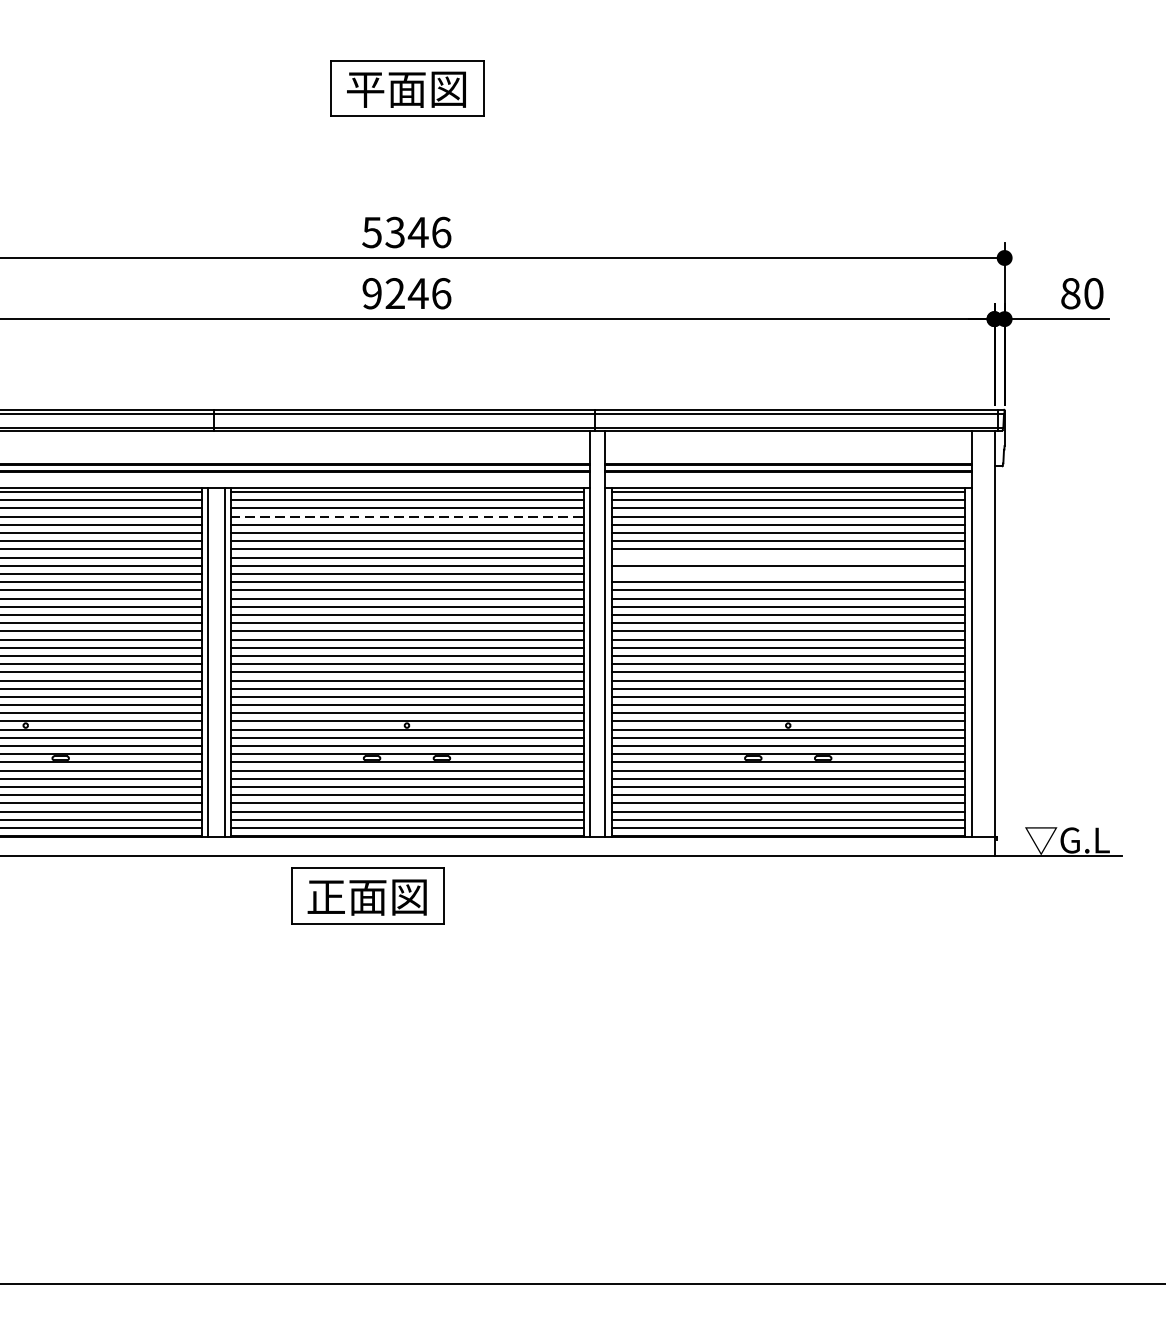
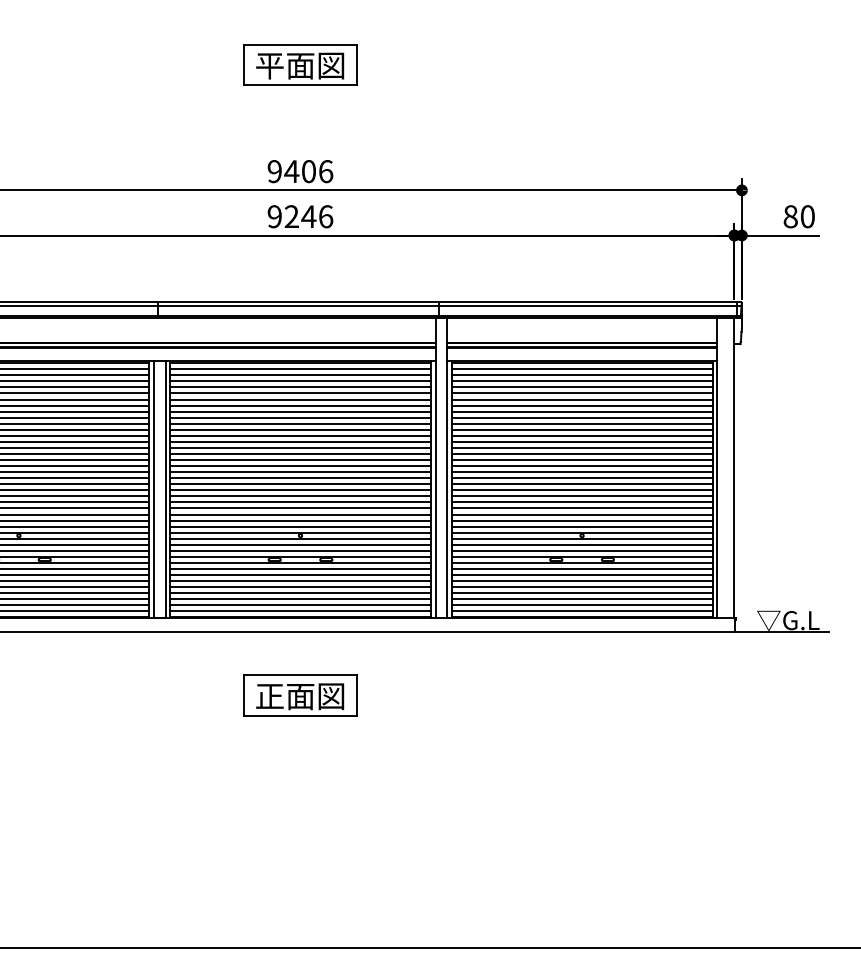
text: (394, 232) -> (291, 171), 5346 -> 9406
line: (408, 516) -> (301, 381), dashed -> solid
line: (787, 557) -> (581, 411), added
line: (787, 573) -> (581, 423), added
part: (367, 895) -> (300, 695), moved

